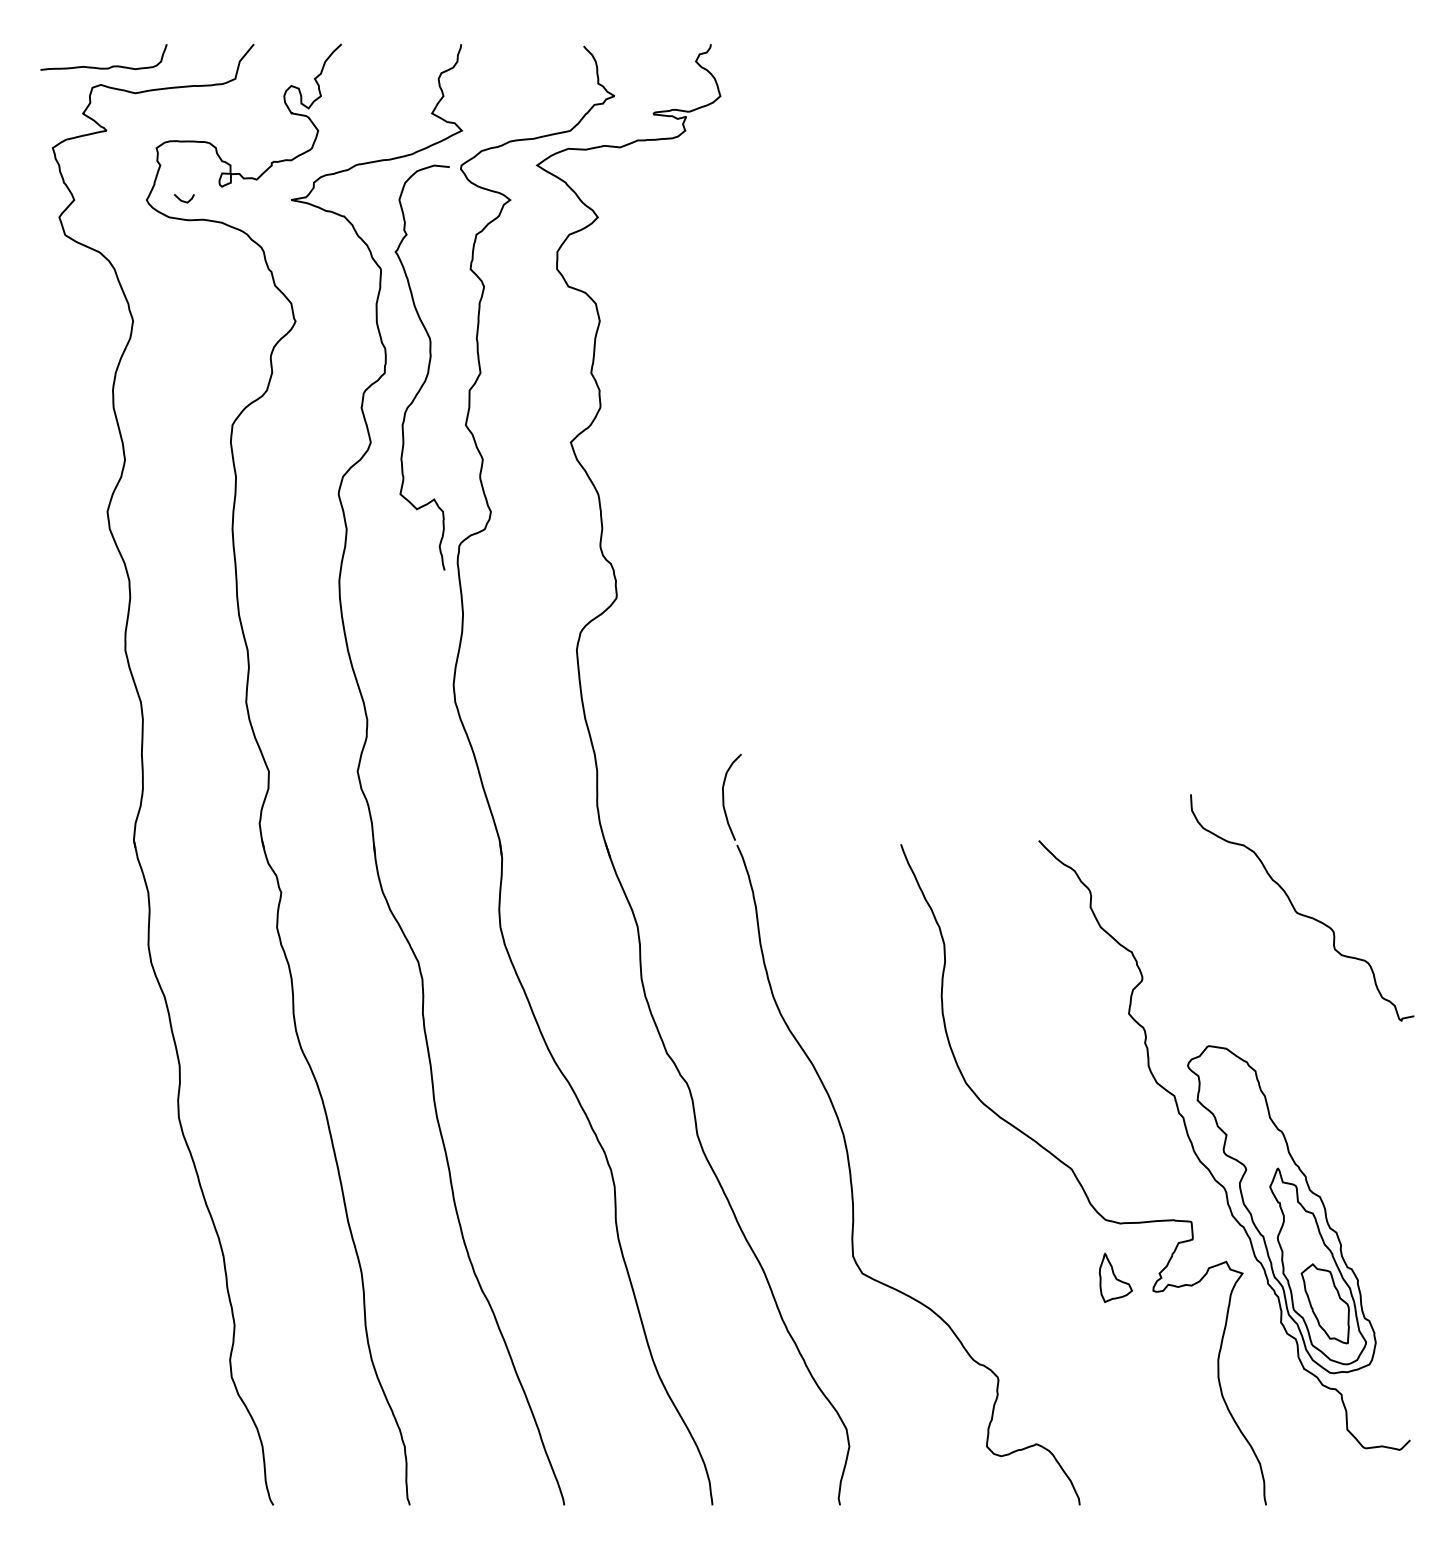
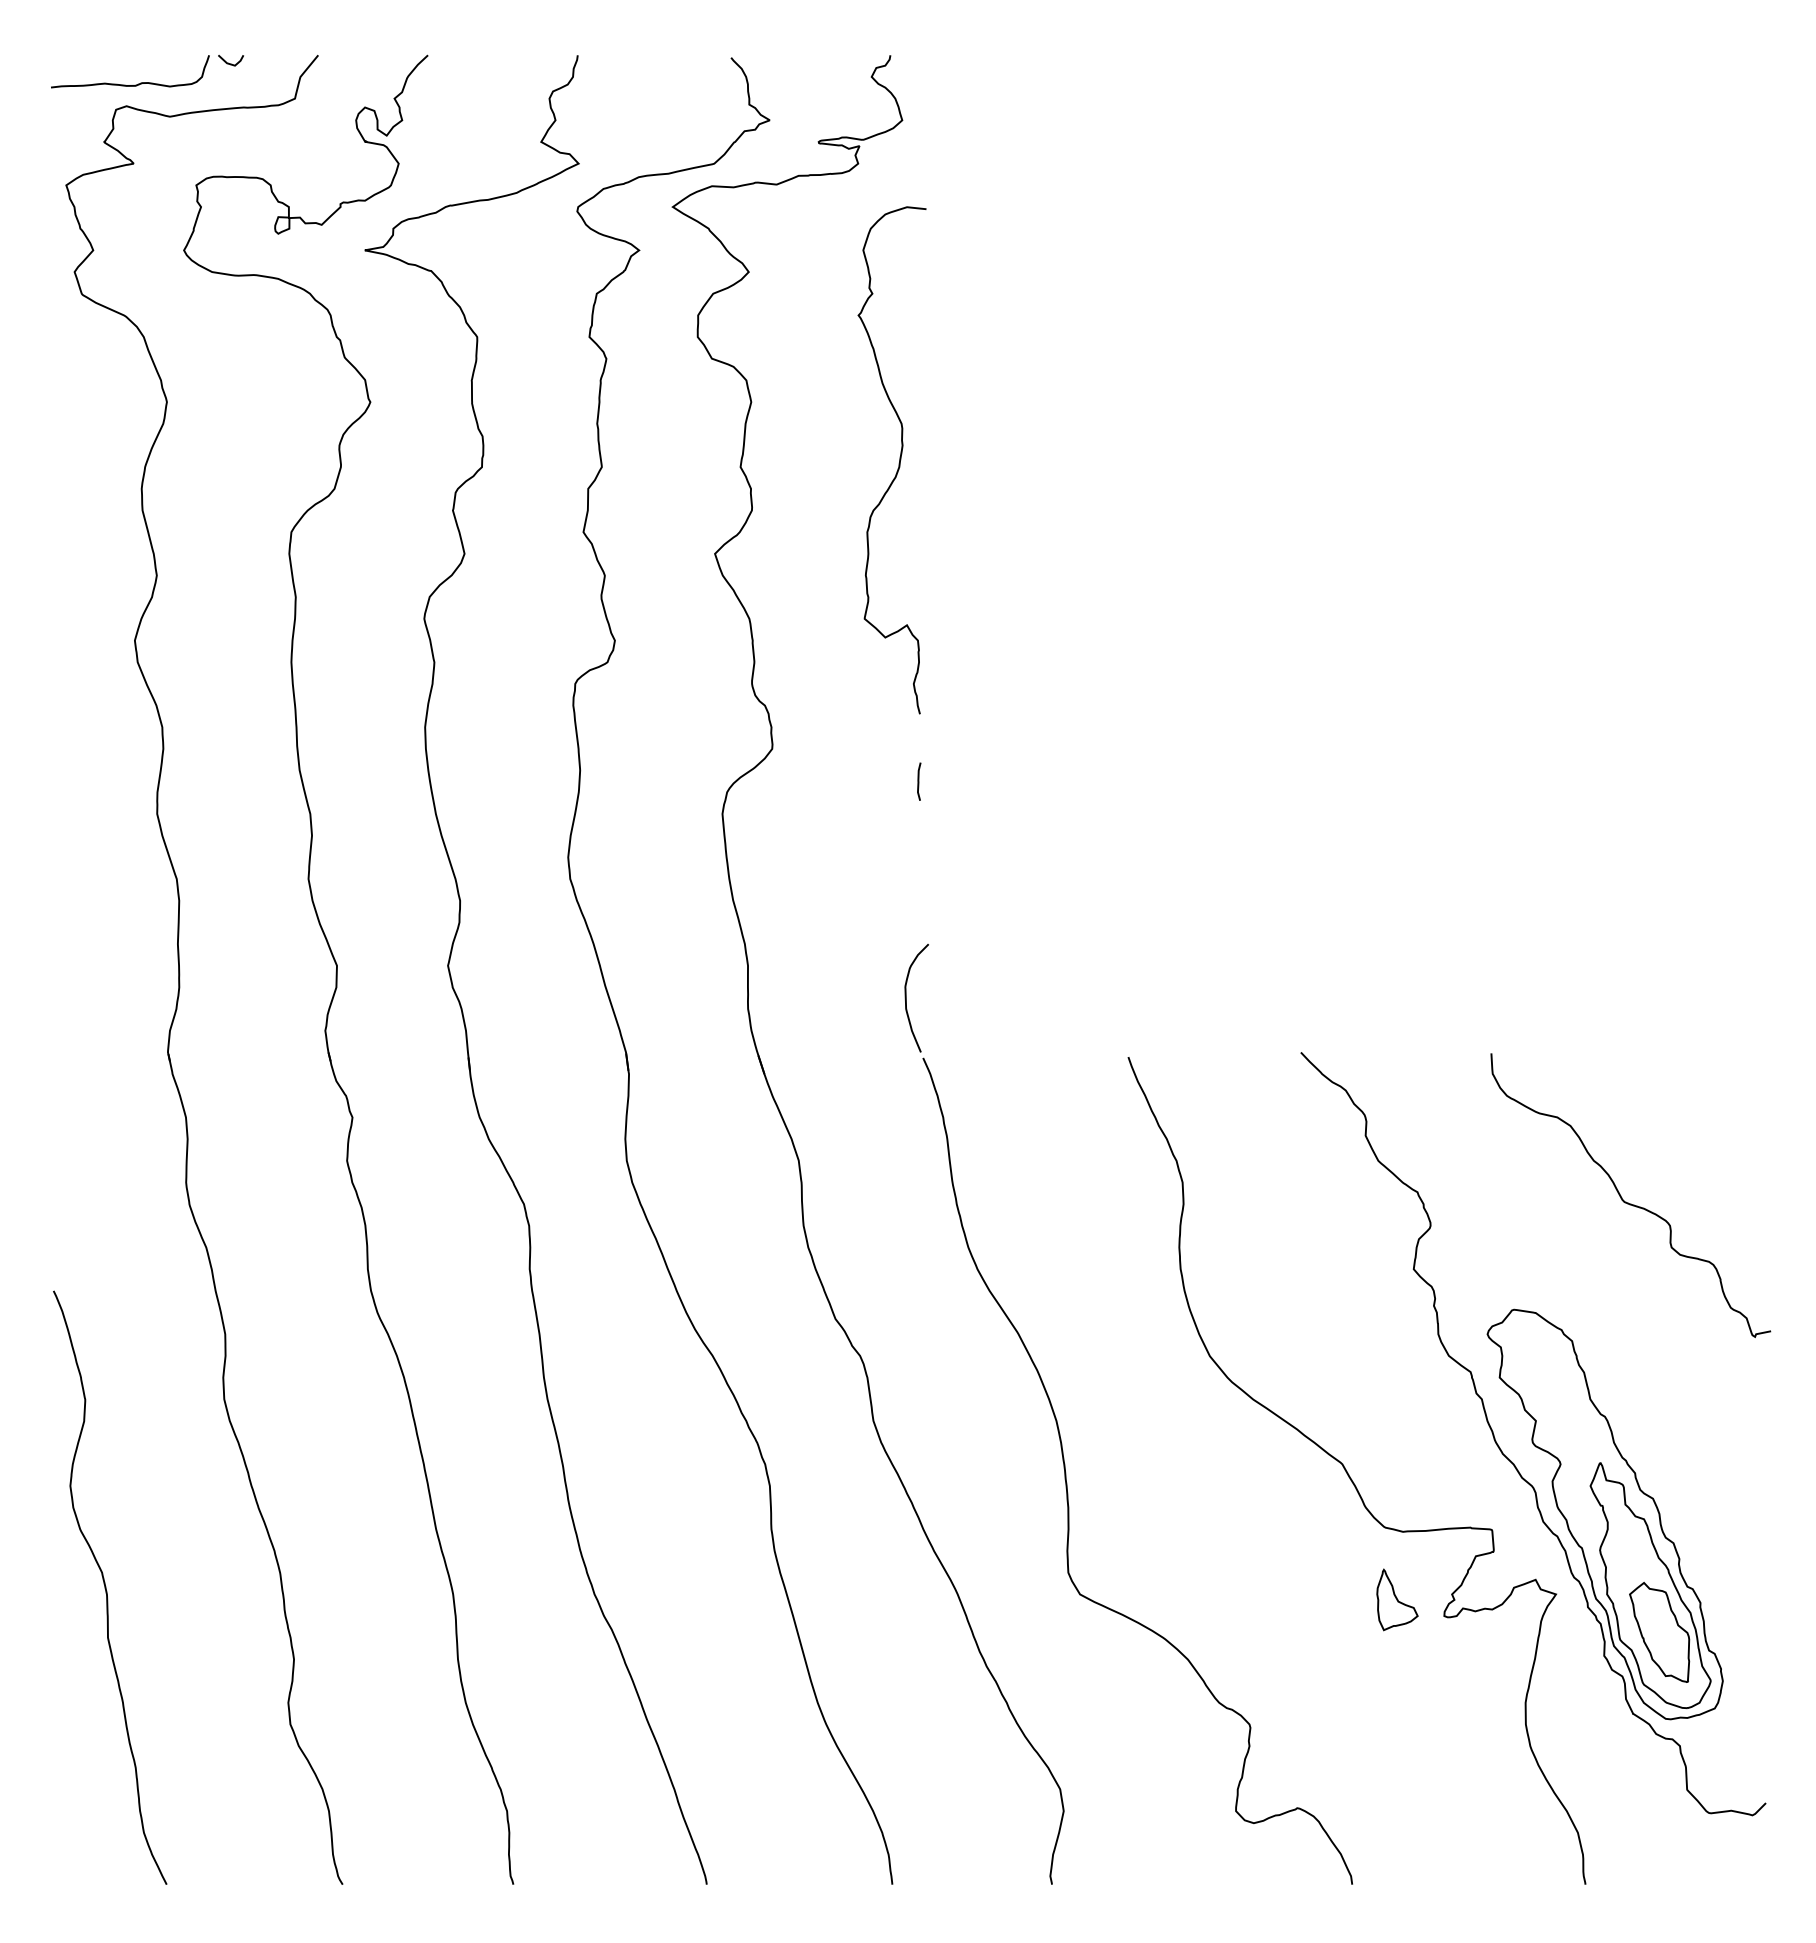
line: (184, 200) -> (231, 63), moved
curve: (427, 370) -> (898, 463), moved
curve: (734, 624) -> (919, 781), added
curve: (1298, 912) -> (1626, 1201), moved
curve: (84, 1267) -> (106, 1587), added

